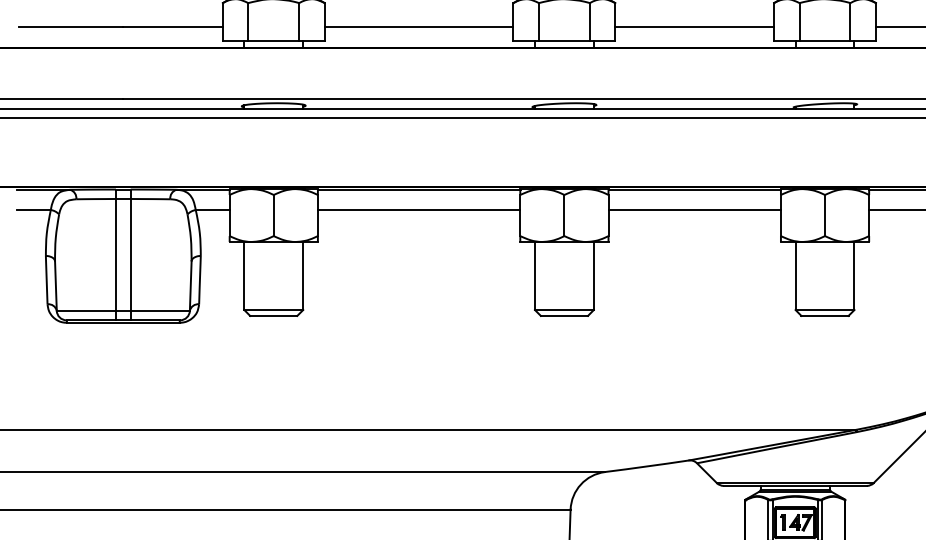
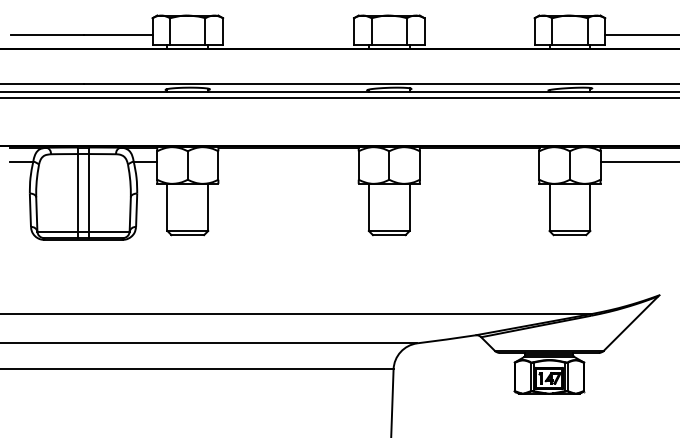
line: (419, 26) -> (288, 34), removed
line: (694, 26) -> (479, 34), removed
line: (419, 209) -> (288, 161), removed
line: (694, 209) -> (479, 161), removed

